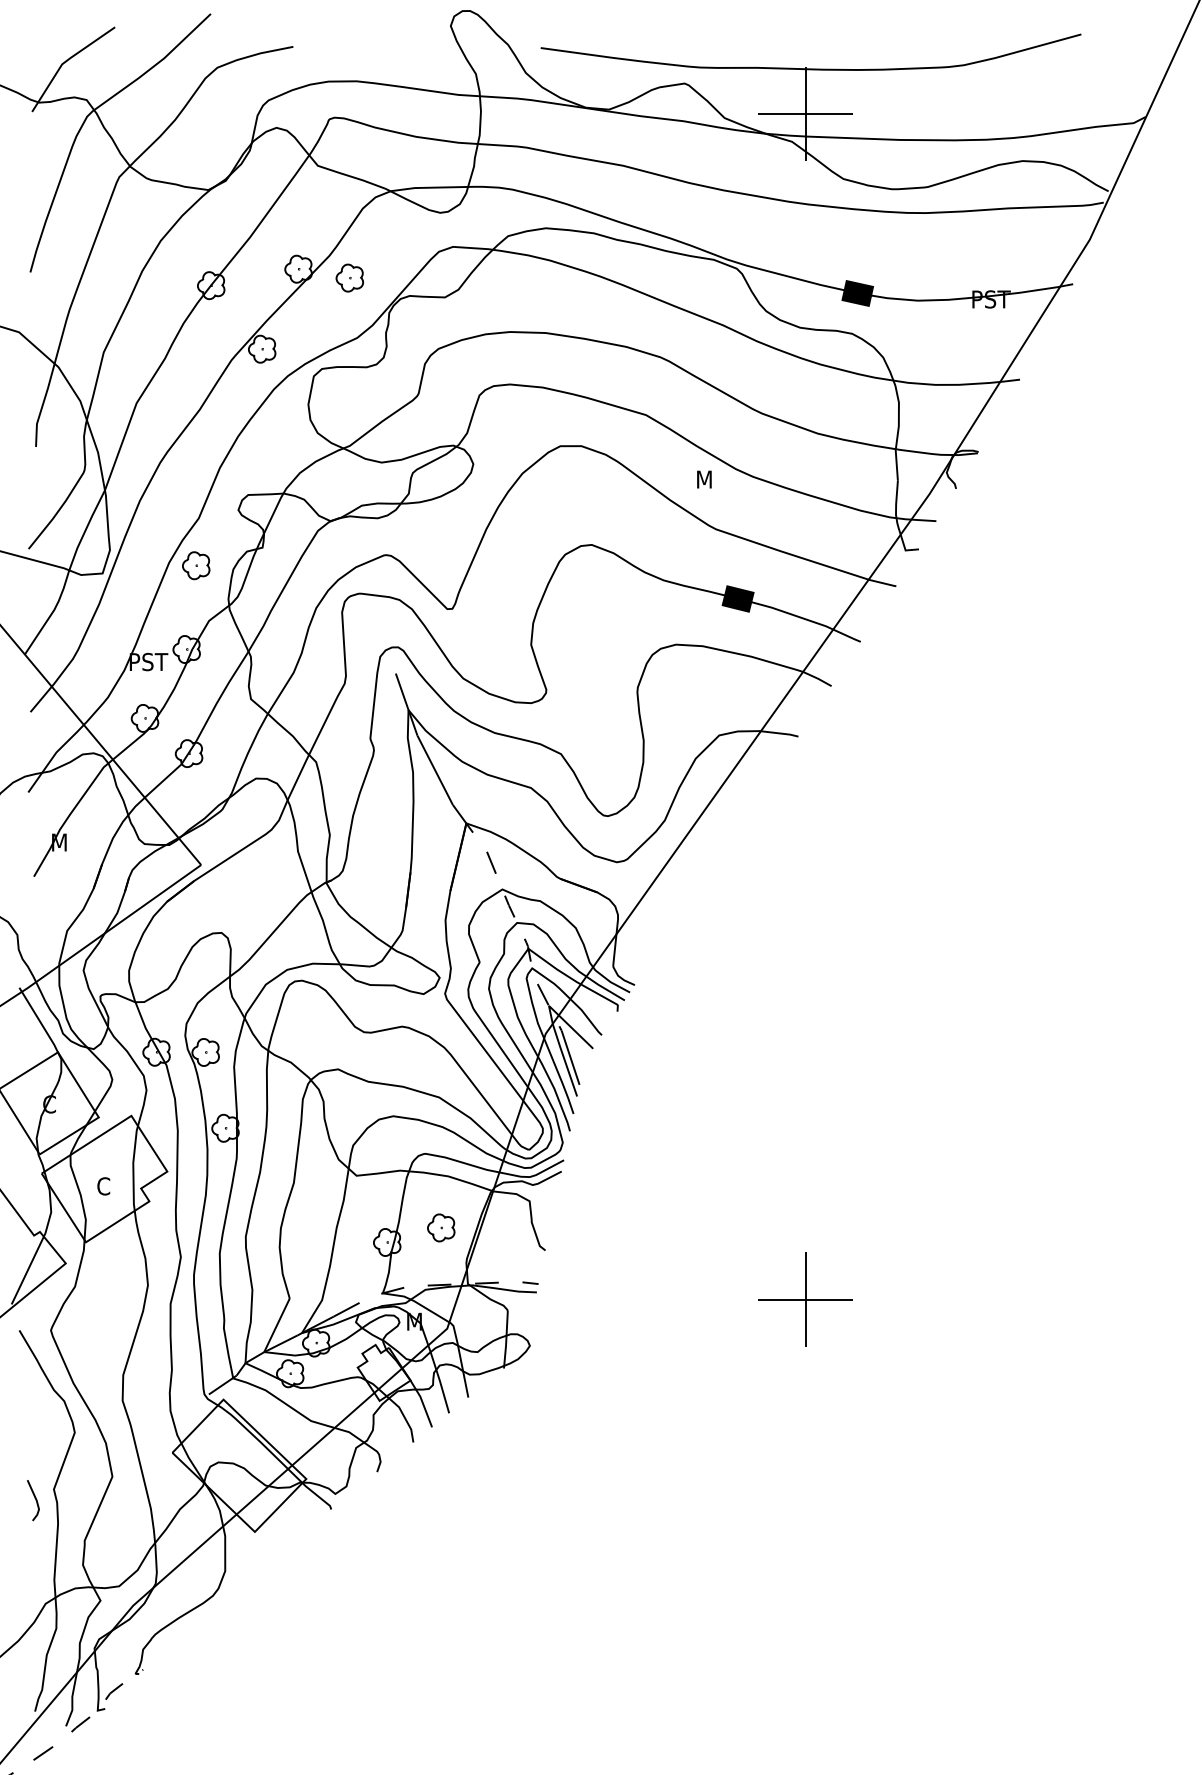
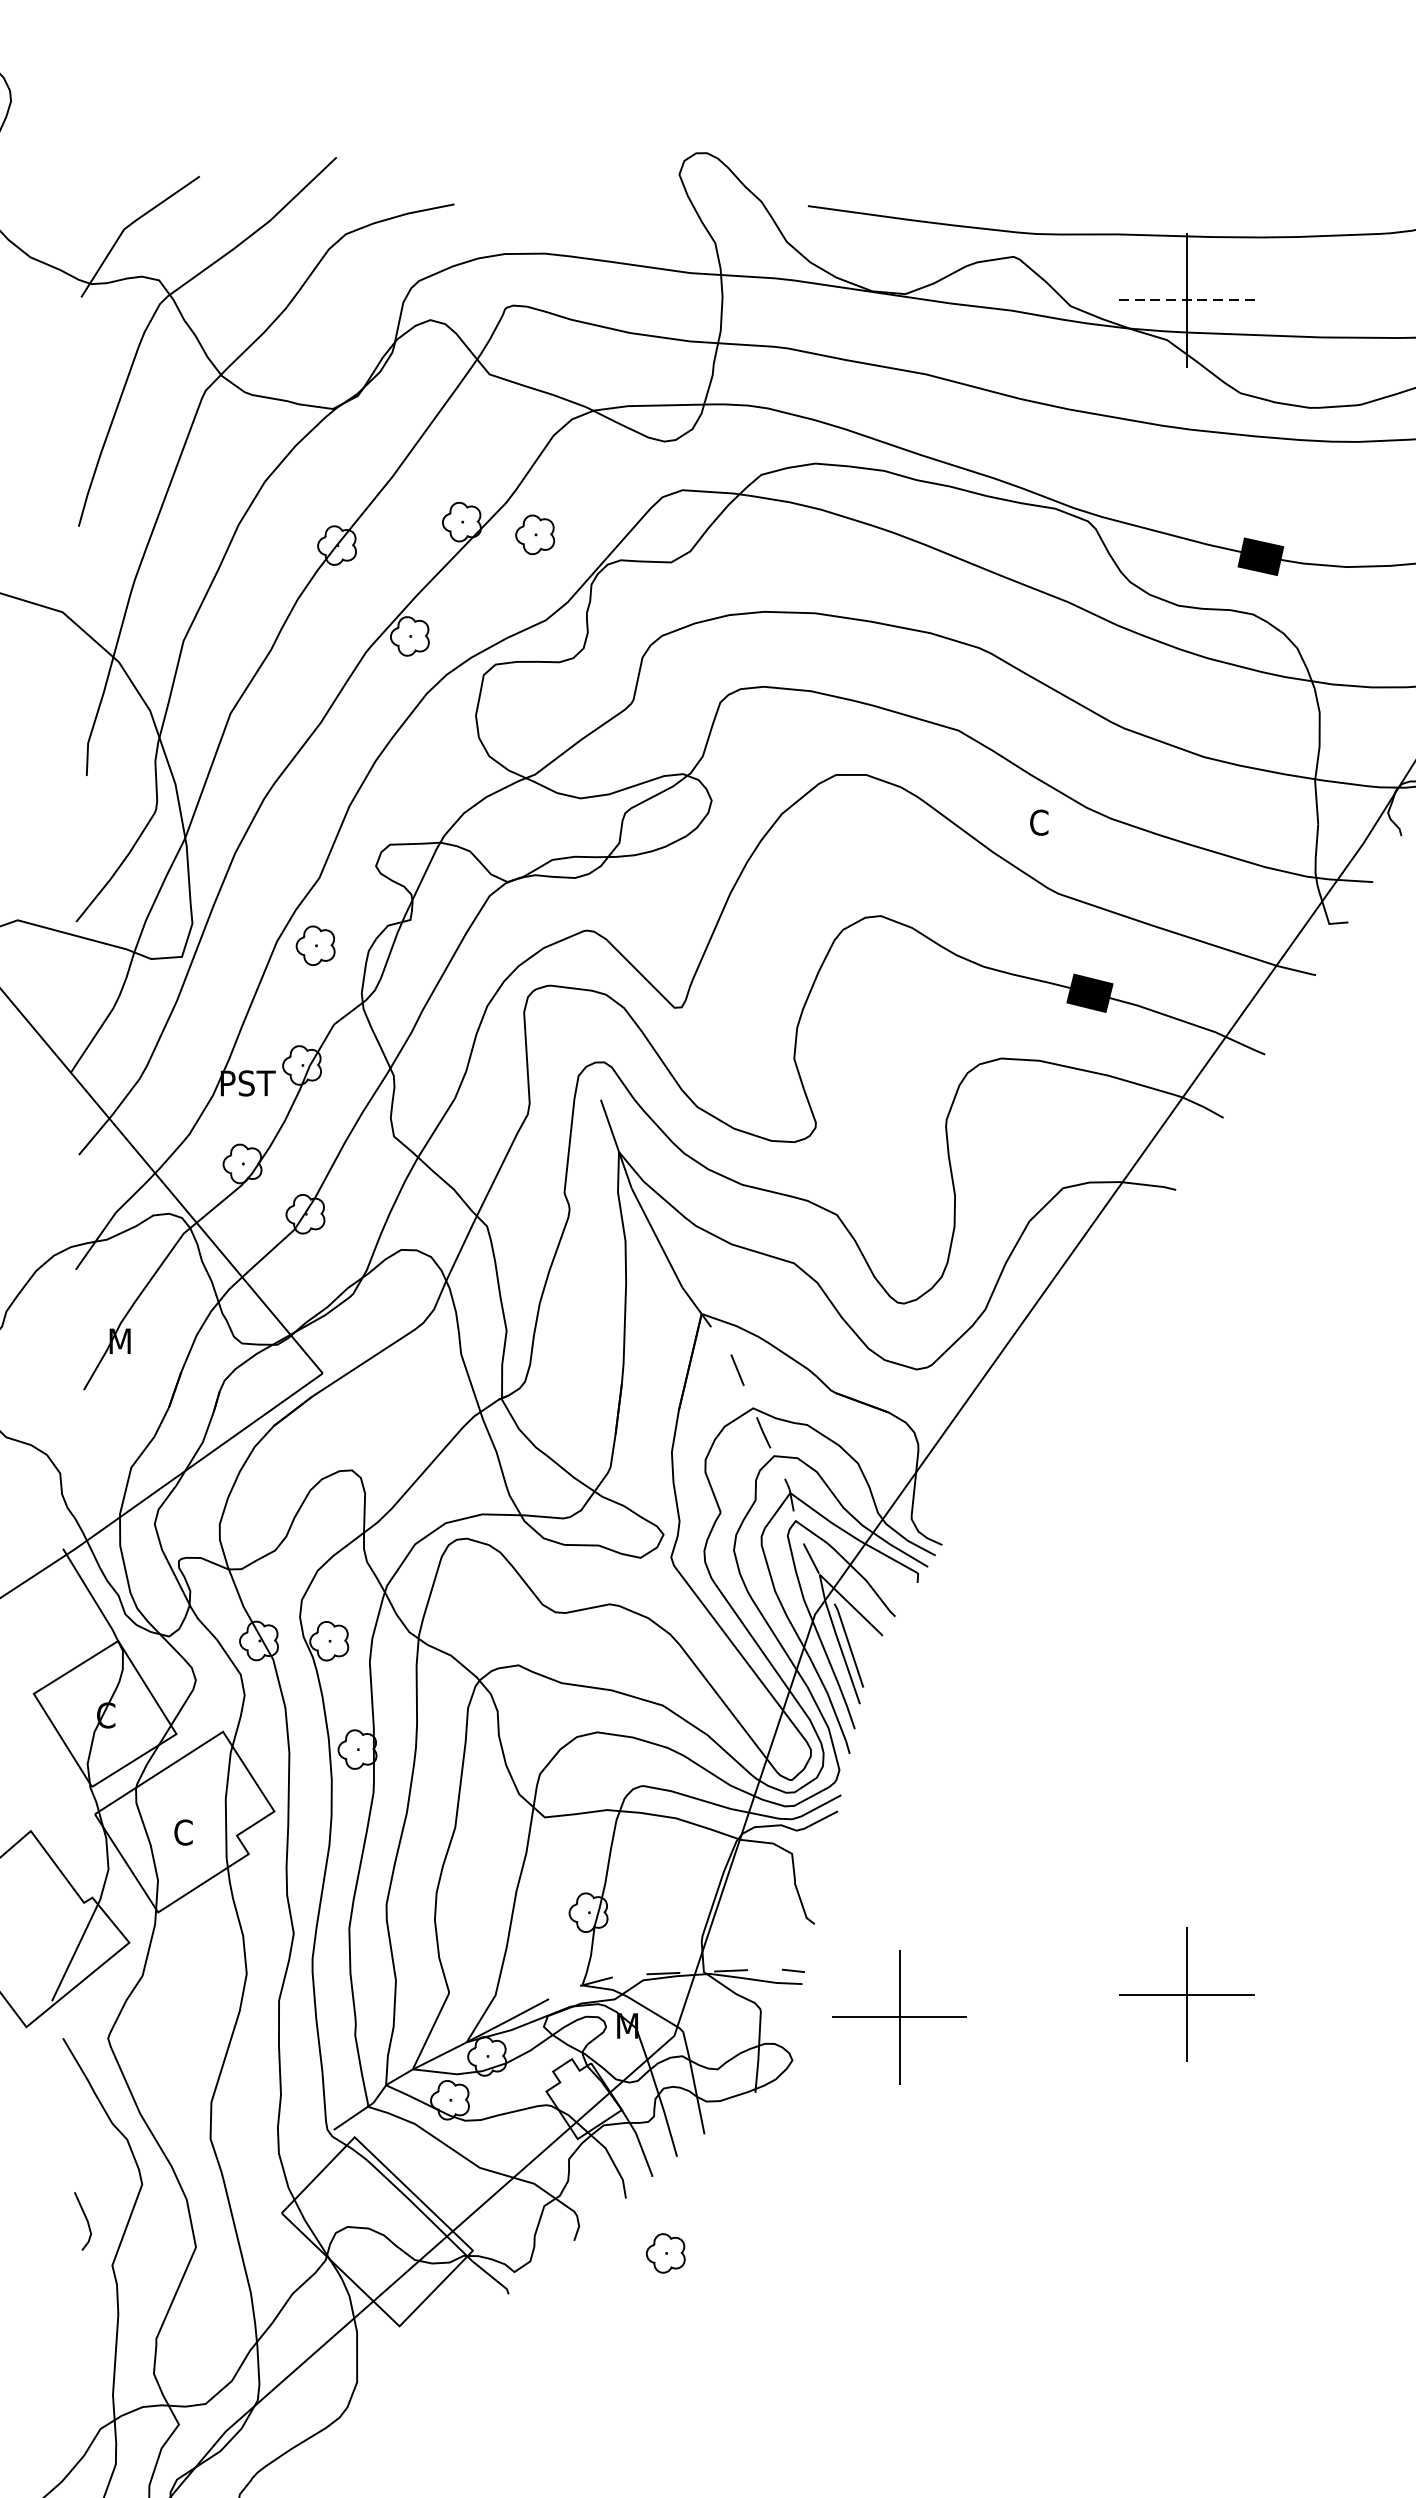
line: (805, 114) -> (1186, 301), solid -> dashed
text: (703, 479) -> (1040, 822), M -> C
part: (441, 1227) -> (666, 2252), moved
part: (604, 1315) -> (899, 2017), added
line: (35, 1500) -> (86, 2221), moved

